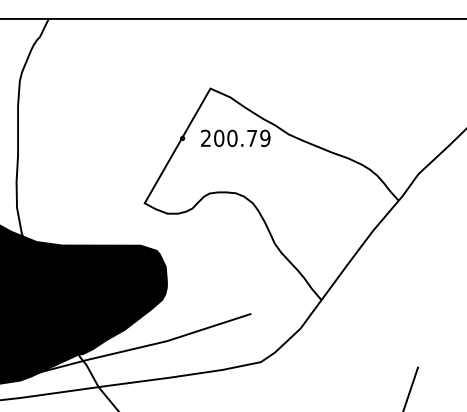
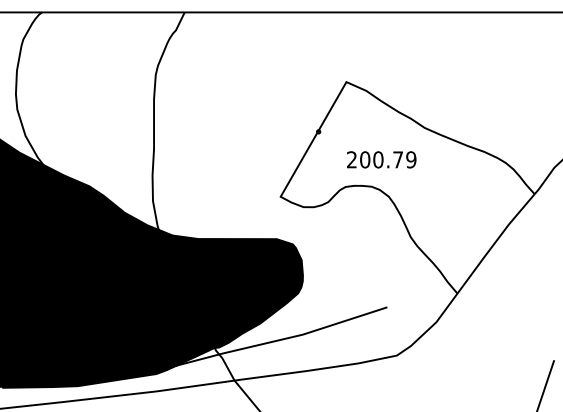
text: (235, 138) -> (381, 159), moved

